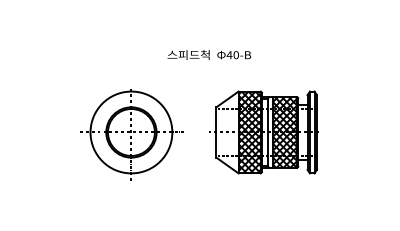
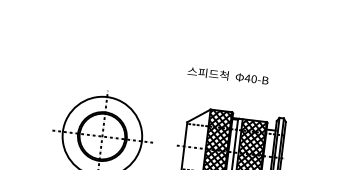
text: (209, 54) -> (228, 75), moved

